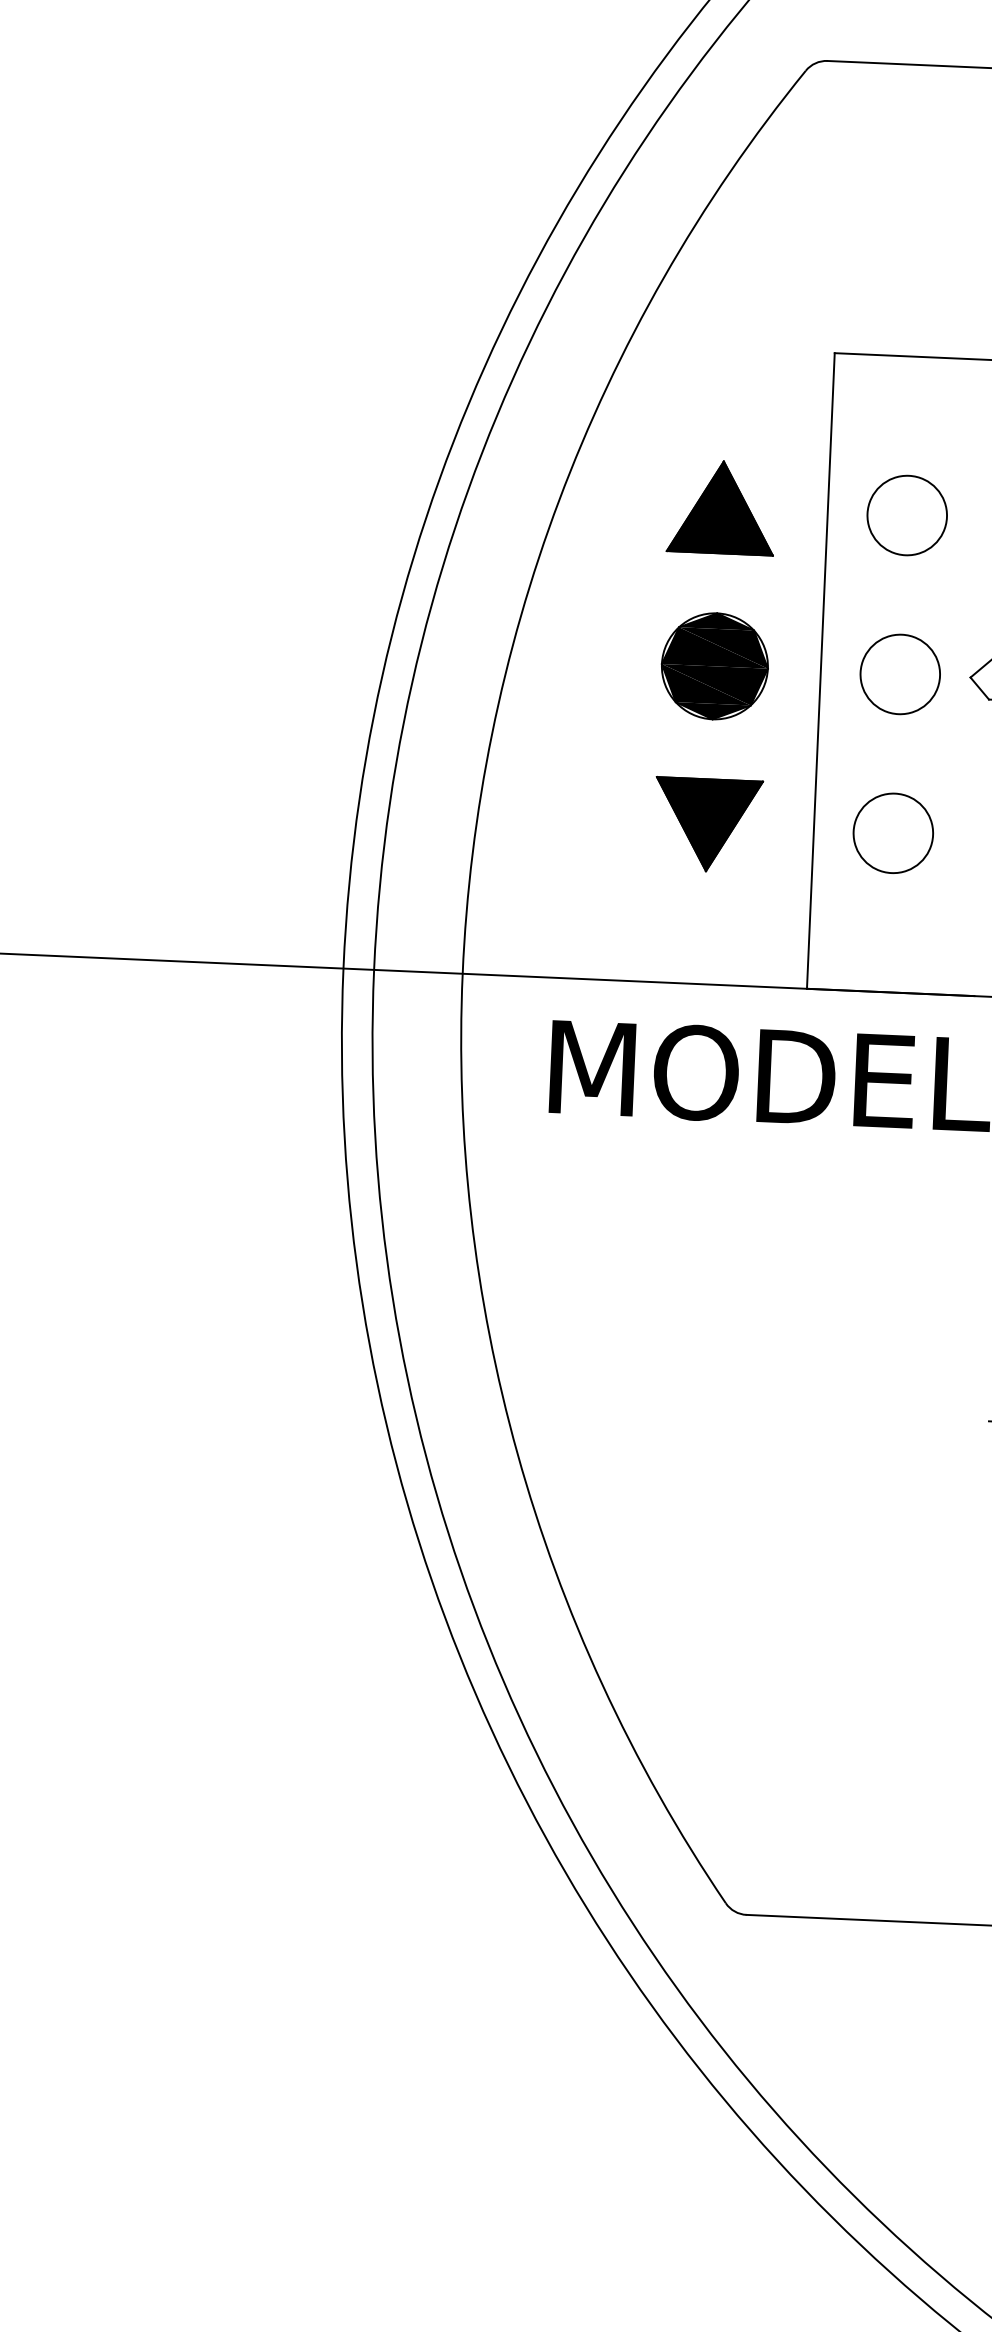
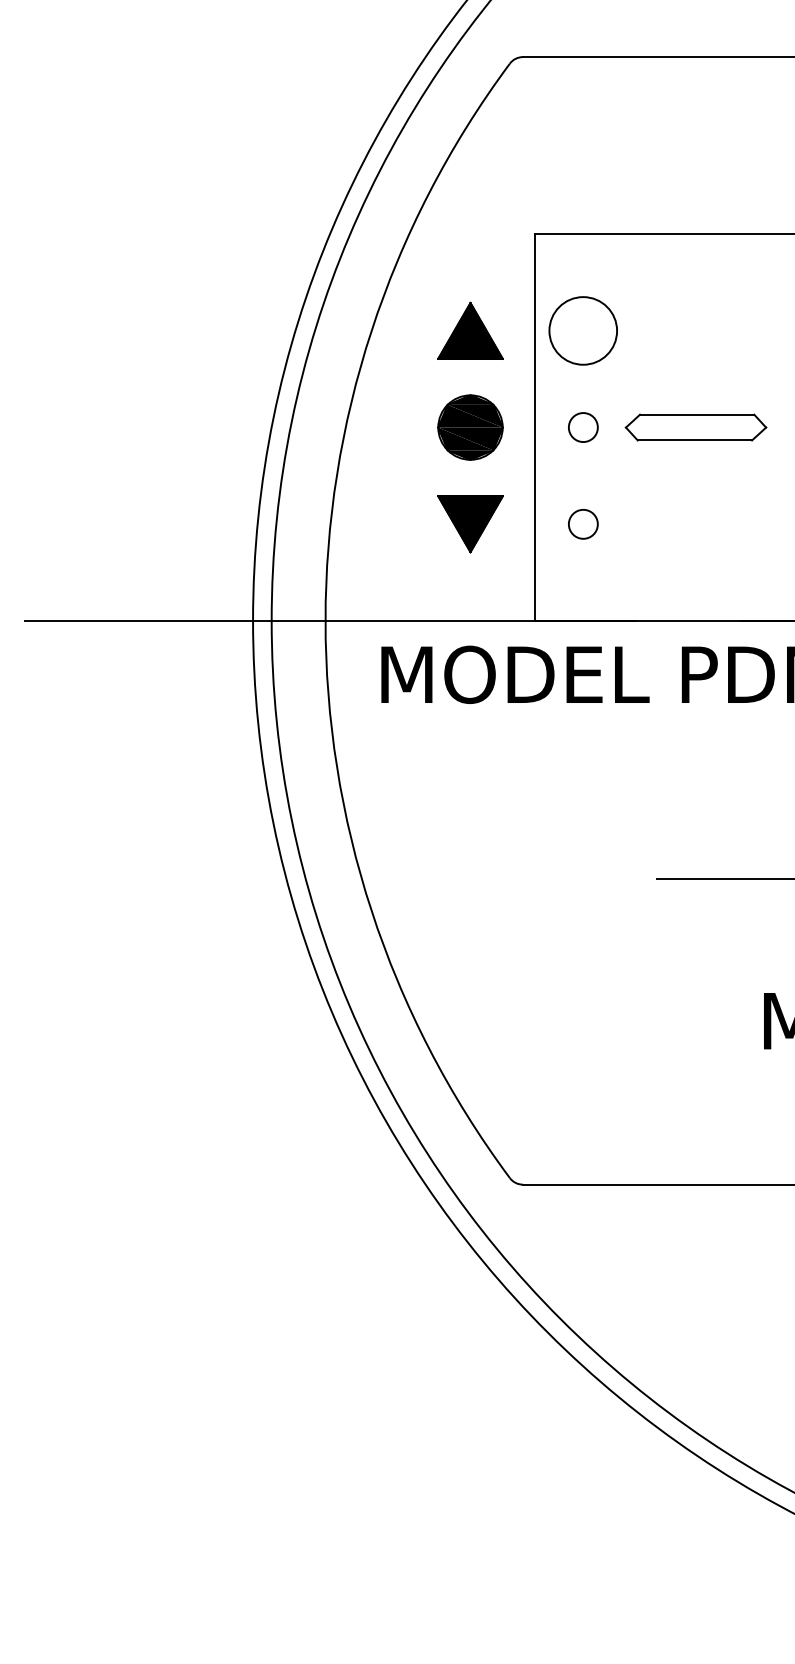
circle: (907, 514) -> (583, 330), size x1.4
circle: (900, 674) -> (583, 427), size x0.6
circle: (893, 833) -> (583, 524), size x0.6

